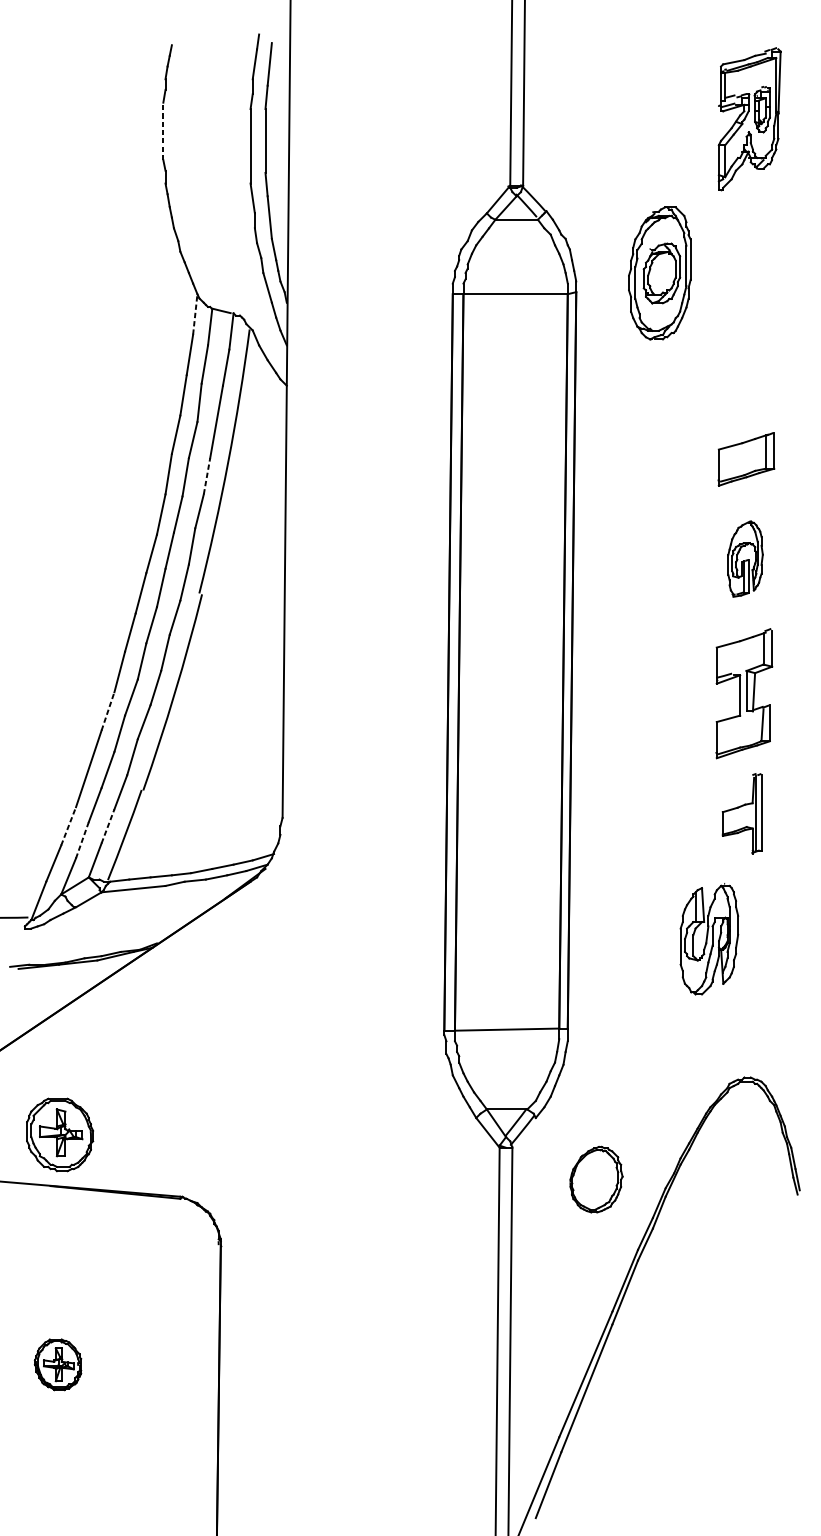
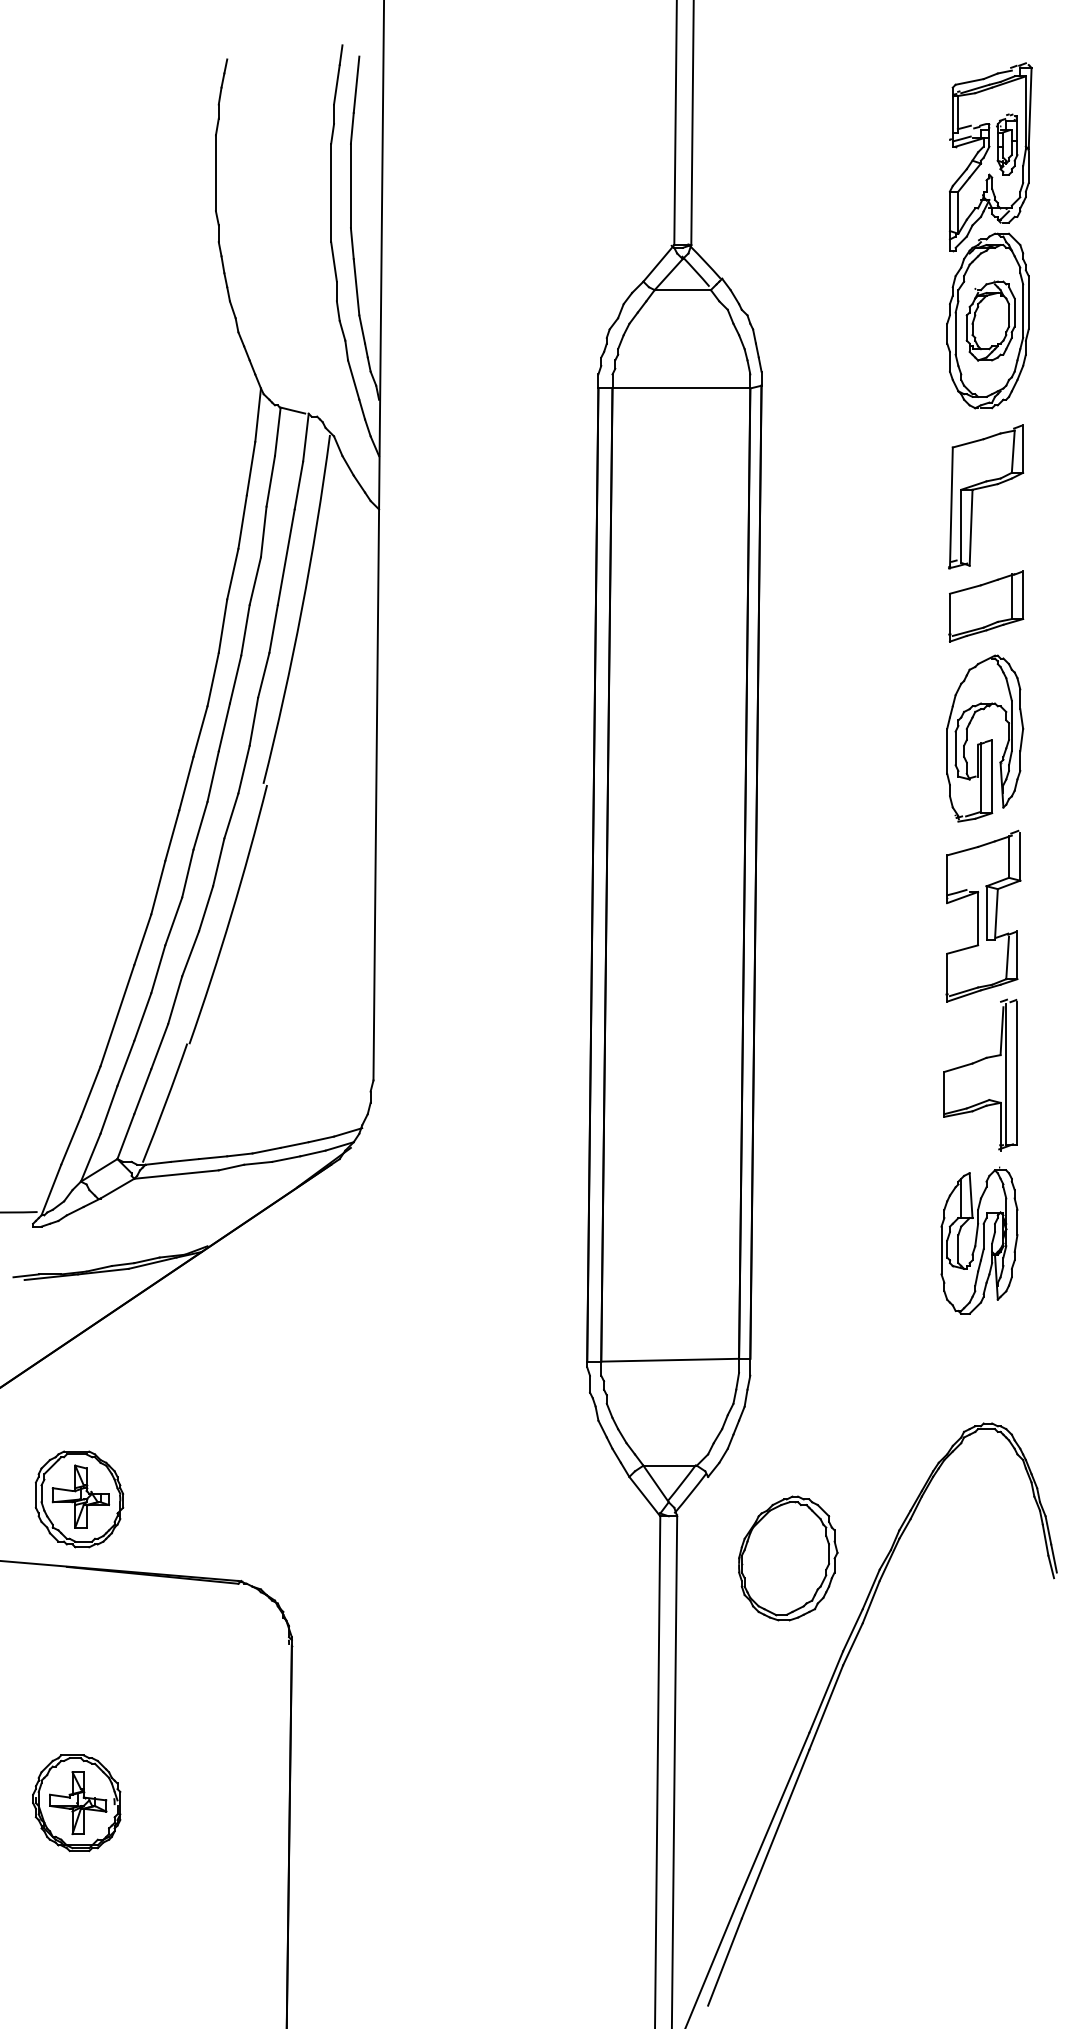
line: (163, 131) -> (215, 173), dashed -> solid
part: (659, 273) -> (987, 320), moved
line: (195, 314) -> (258, 415), dashed -> solid
part: (744, 369) -> (983, 488), added
line: (206, 475) -> (273, 628), dashed -> solid
part: (745, 559) -> (985, 738), size x1.67
line: (107, 711) -> (142, 939), dashed -> solid
part: (741, 813) -> (980, 1074), size x1.43
line: (68, 826) -> (90, 1091), dashed -> solid
line: (107, 826) -> (142, 1091), dashed -> solid
line: (82, 840) -> (108, 1110), dashed -> solid
part: (709, 939) -> (979, 1240), moved
part: (596, 1179) -> (788, 1558), size x1.43
part: (57, 1364) -> (76, 1802), size x1.43

